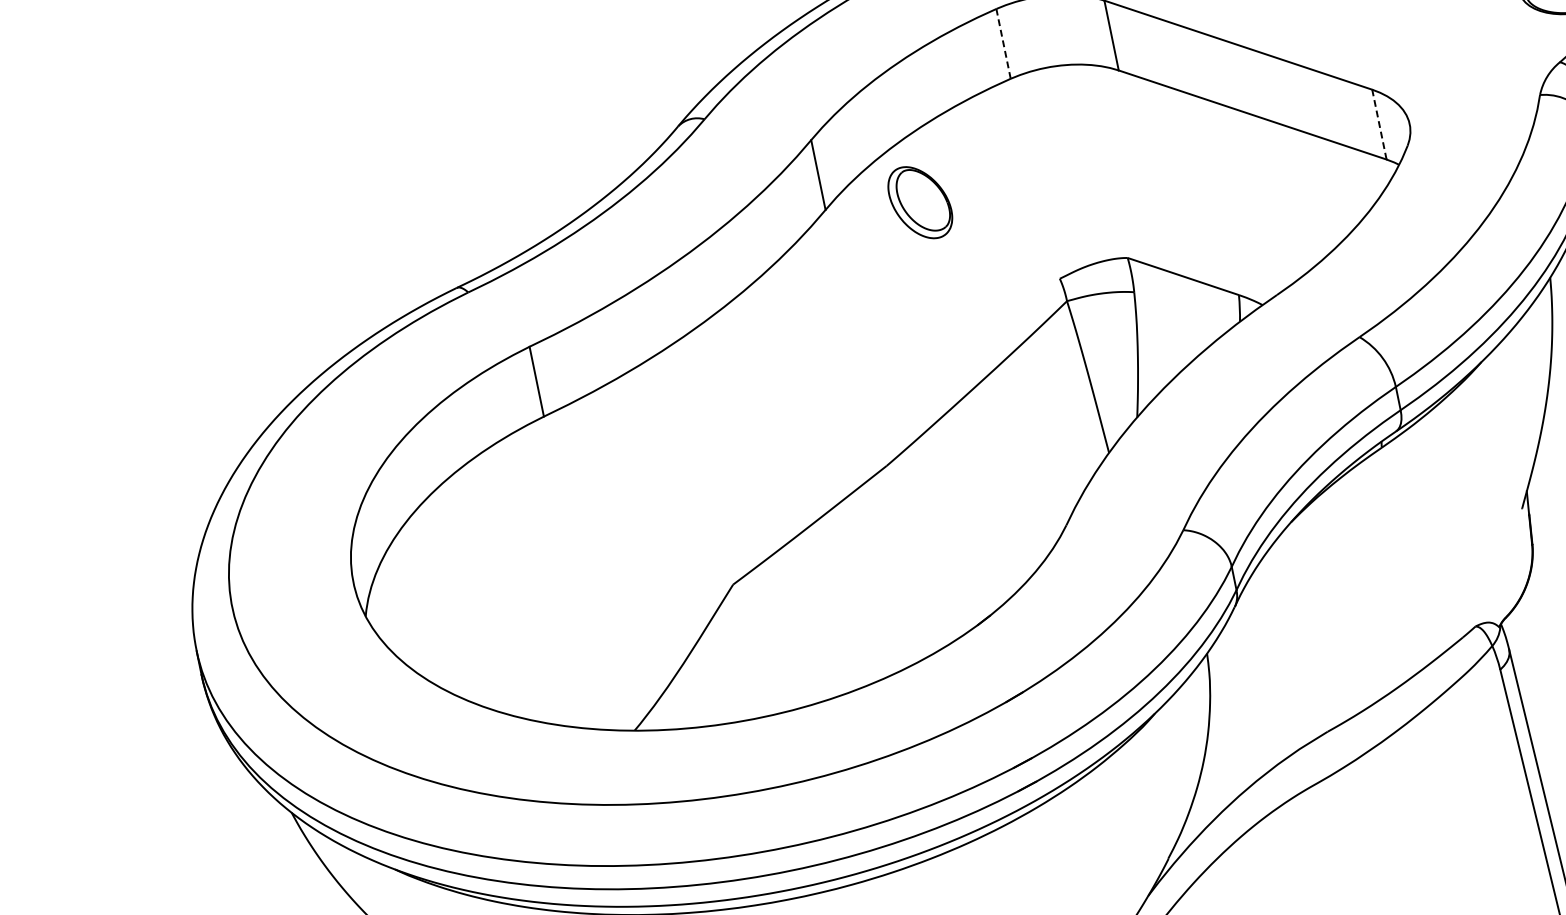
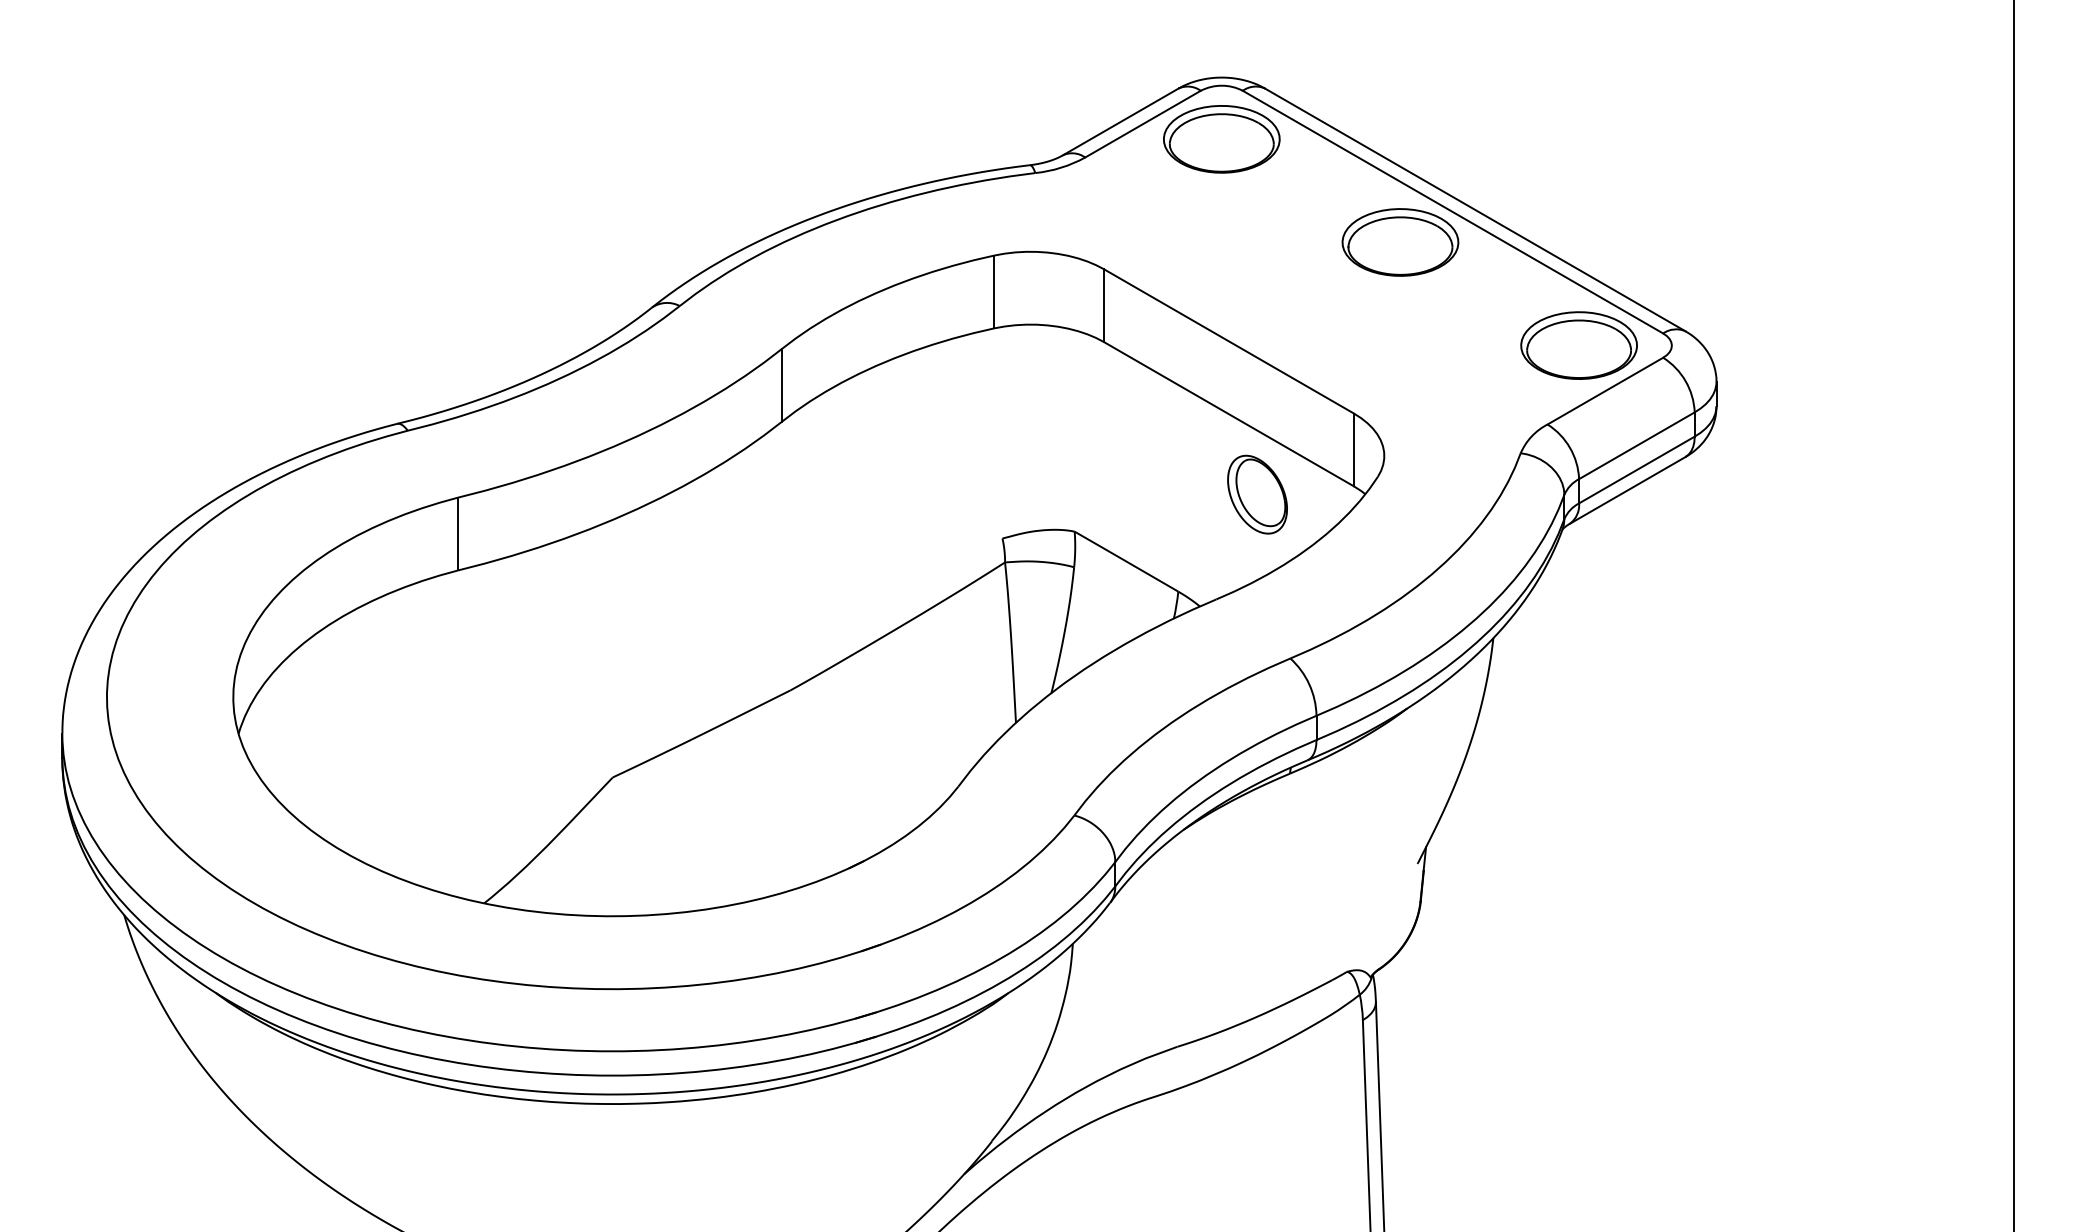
line: (1003, 43) -> (994, 291), dashed -> solid
line: (1378, 124) -> (1353, 449), dashed -> solid
part: (920, 202) -> (1257, 494), moved

